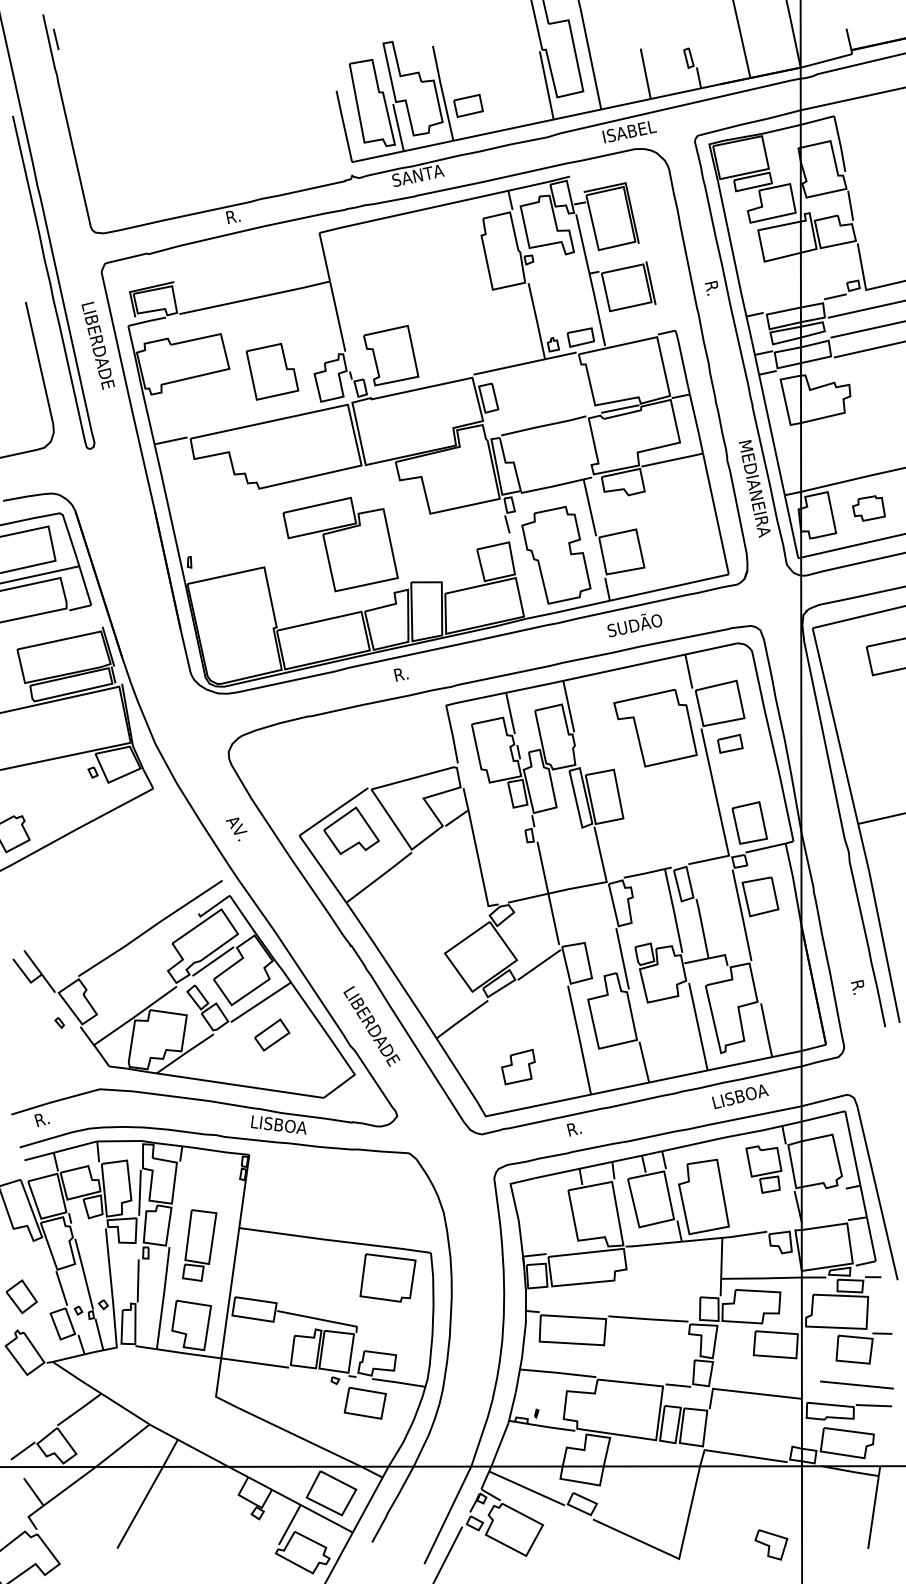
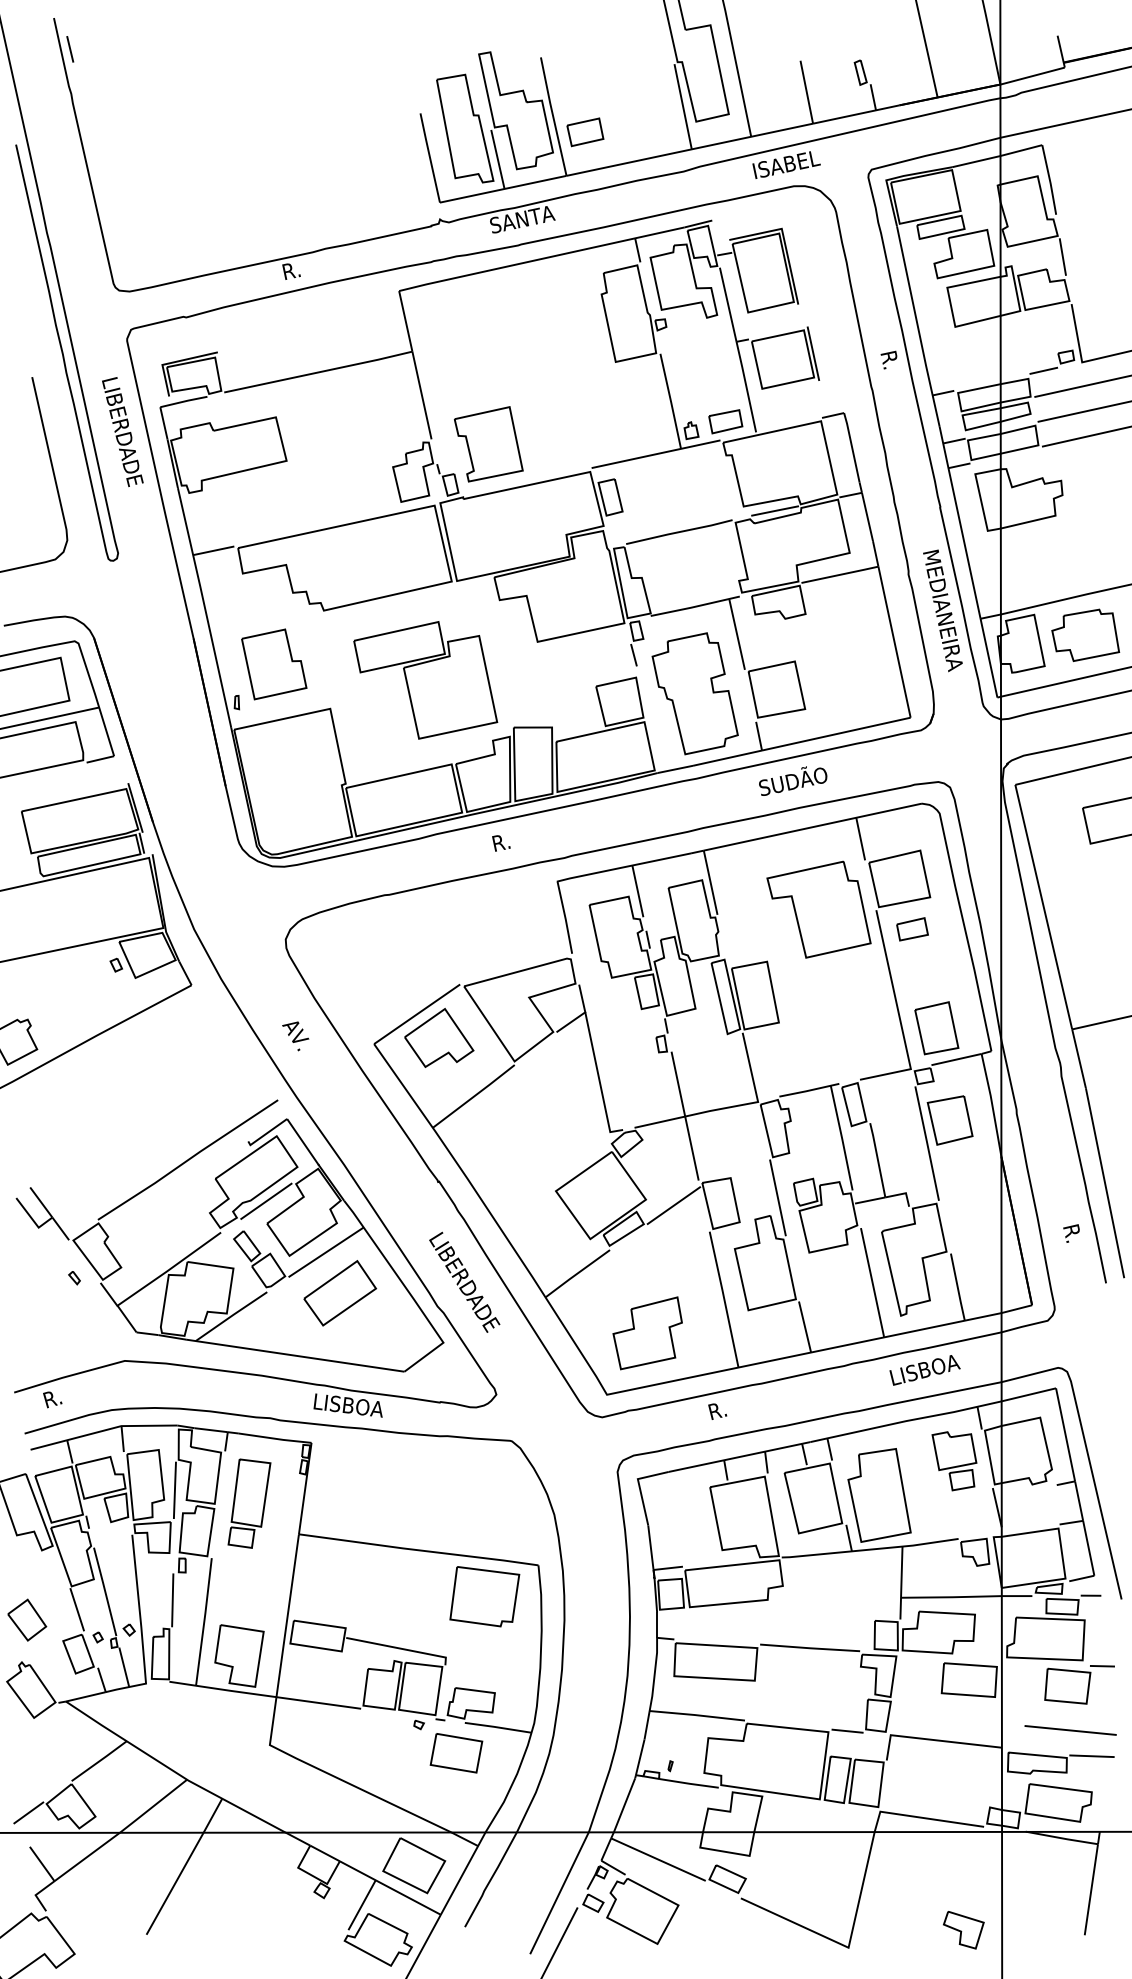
part: (272, 371) -> (274, 664), moved
part: (868, 508) -> (1085, 635), size x1.67
part: (271, 1034) -> (339, 1292), size x1.67
part: (518, 1066) -> (647, 1332), size x1.67
part: (199, 1245) -> (249, 1503), moved

